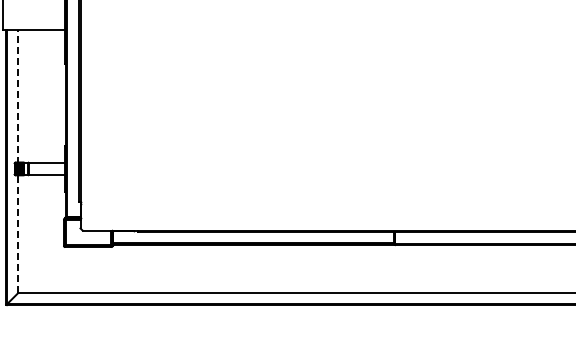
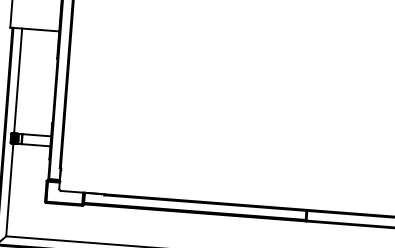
line: (18, 96) -> (18, 81), dashed -> solid
line: (18, 233) -> (10, 189), dashed -> solid

